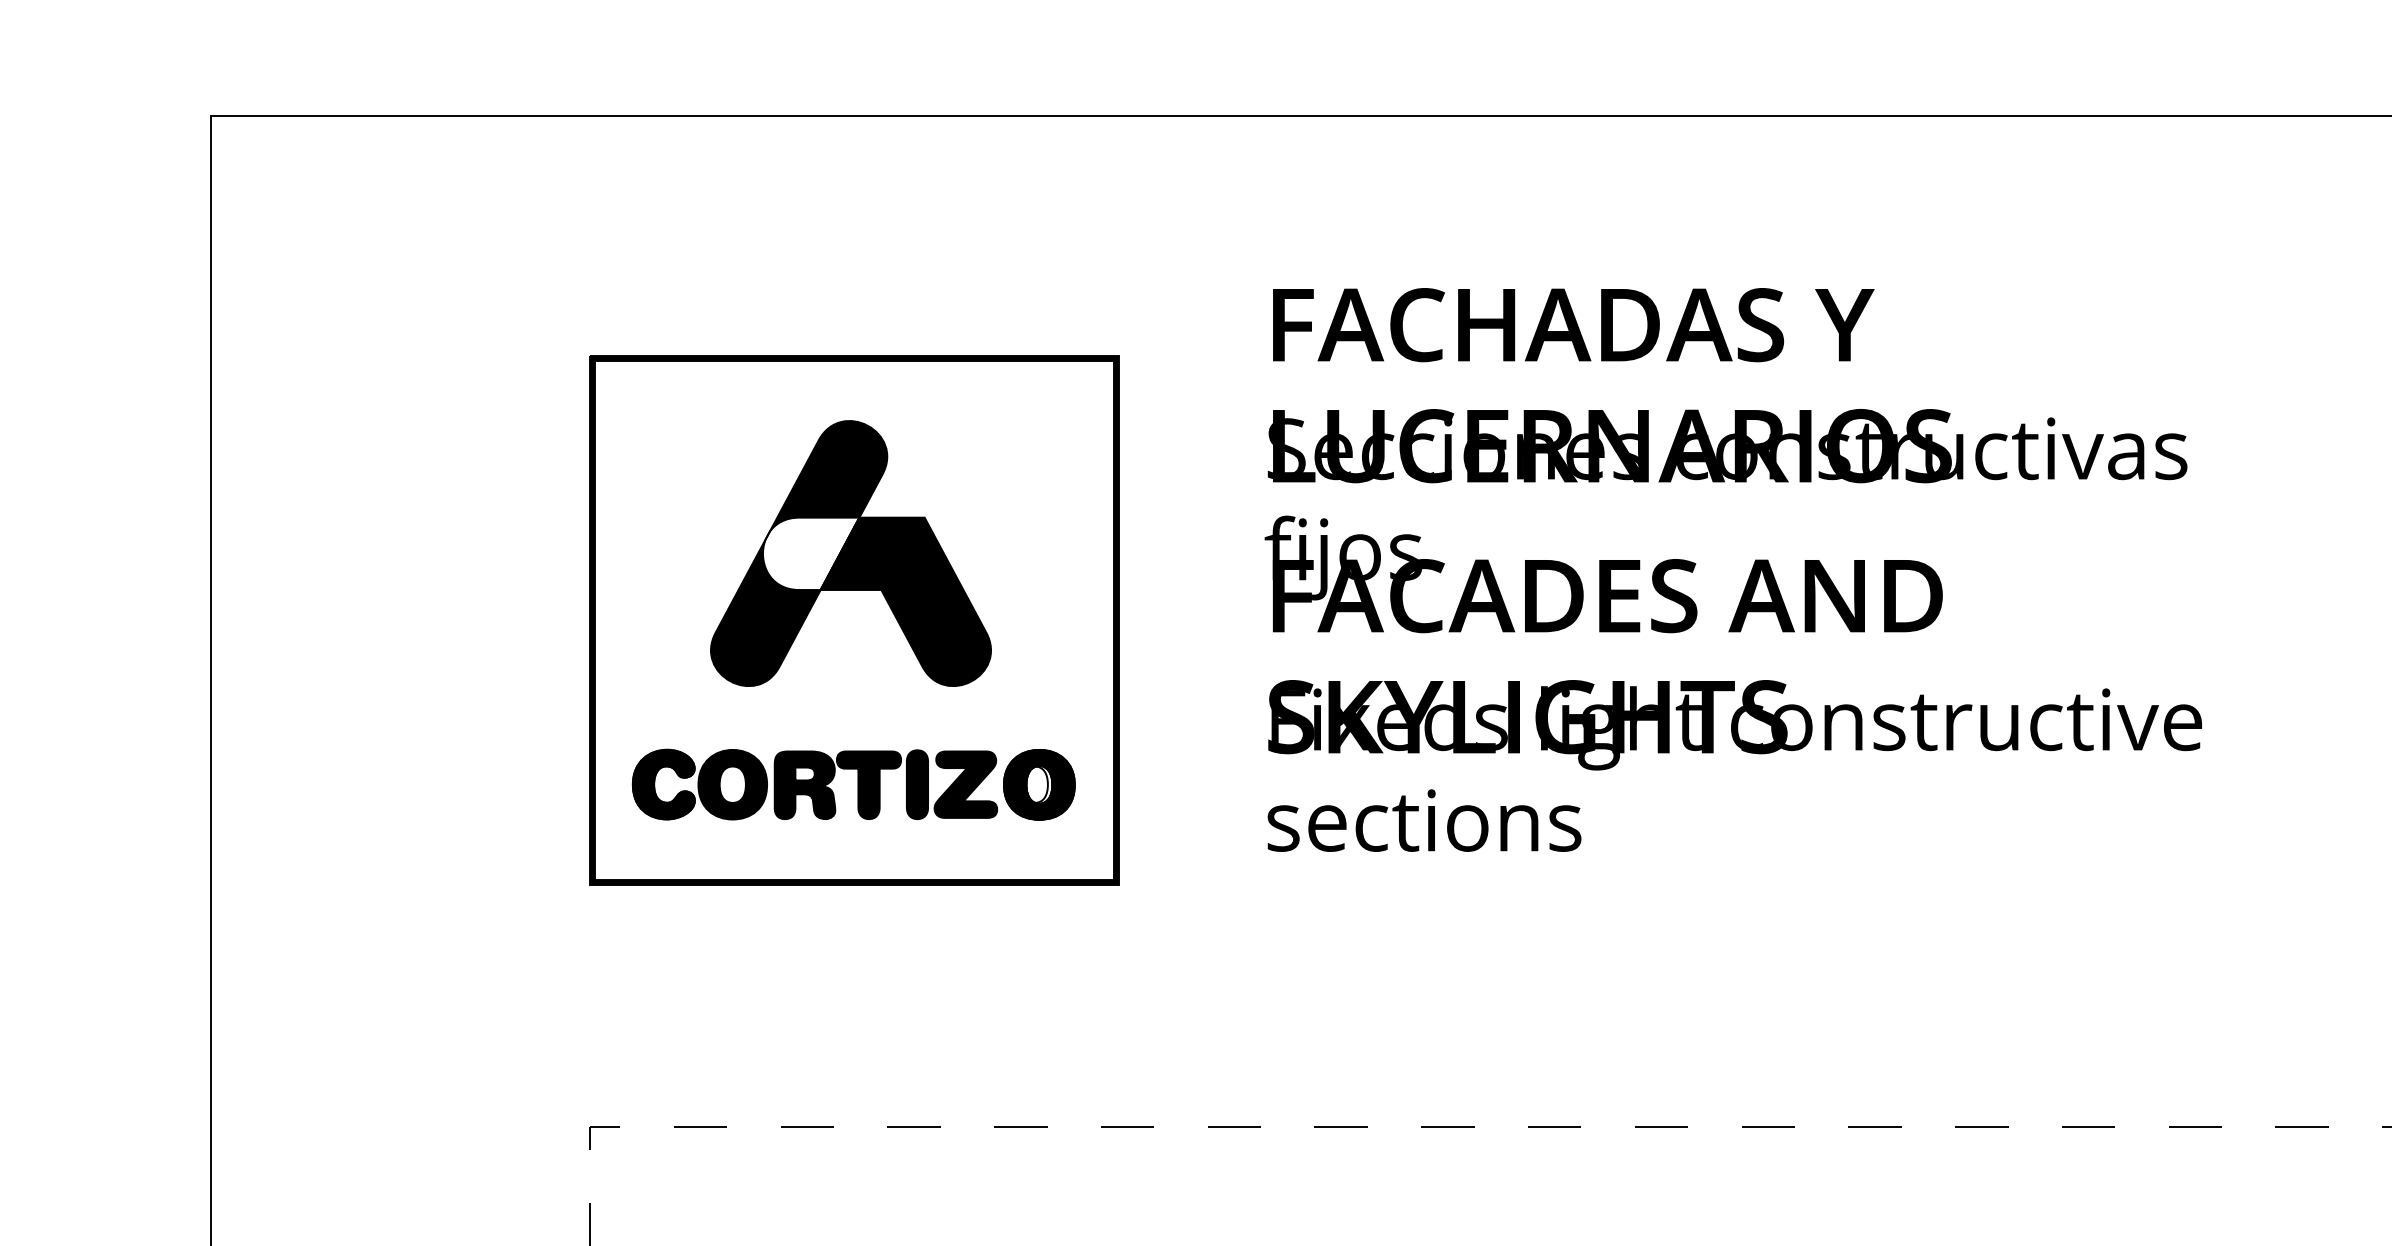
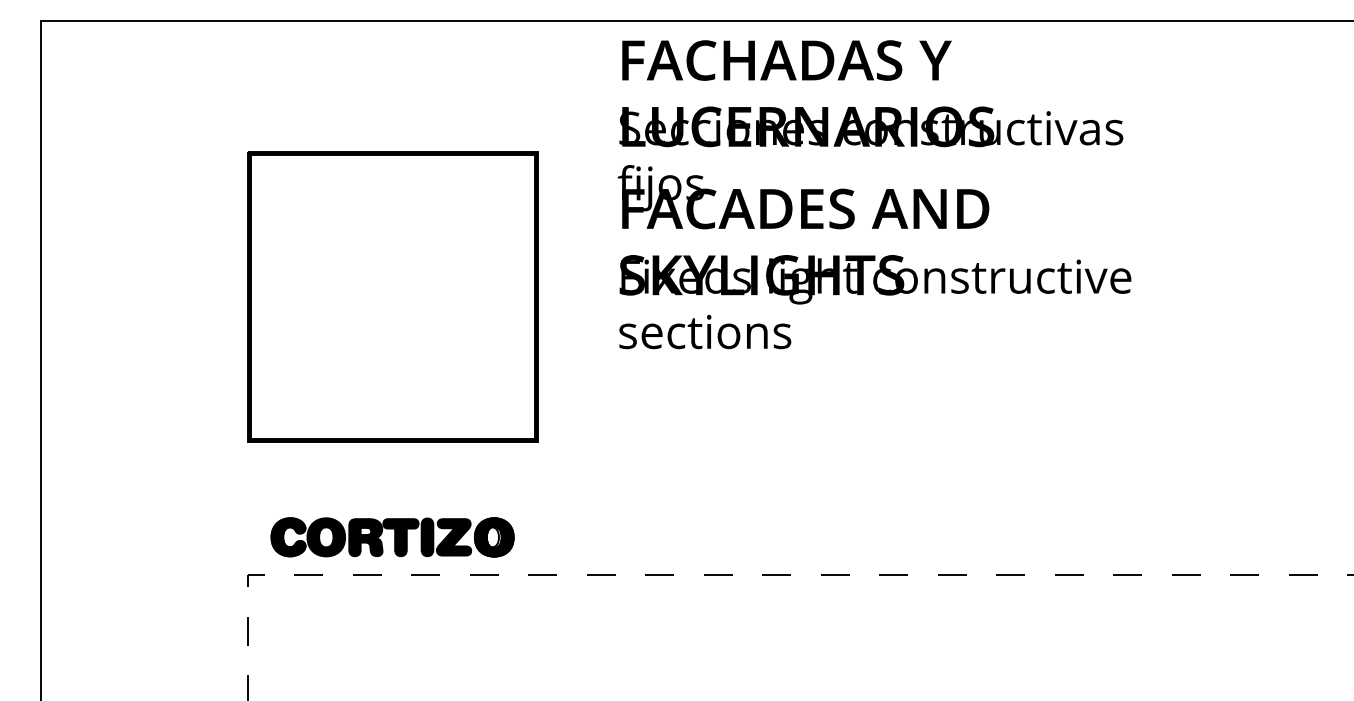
part: (849, 553) -> (390, 260), removed
text: (1733, 569) -> (874, 194), moved
part: (853, 784) -> (392, 537), moved

